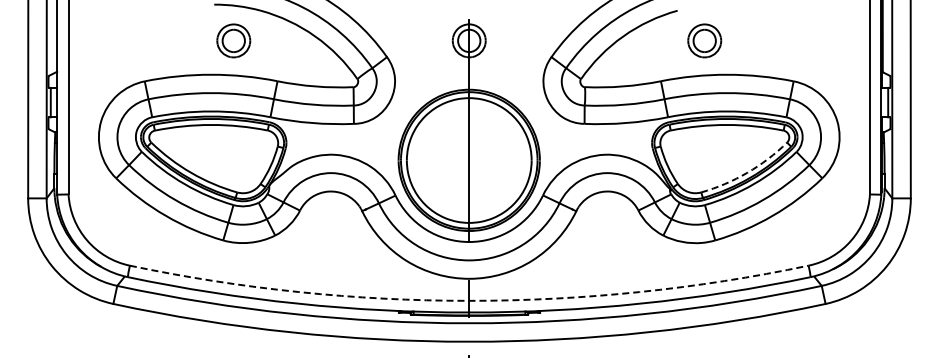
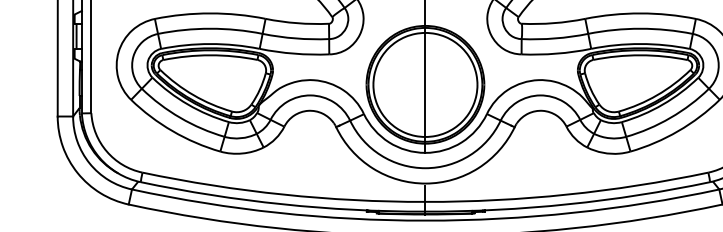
arc: (747, 172) -> (657, 94), dashed -> solid
arc: (469, 300) -> (425, 201), dashed -> solid

